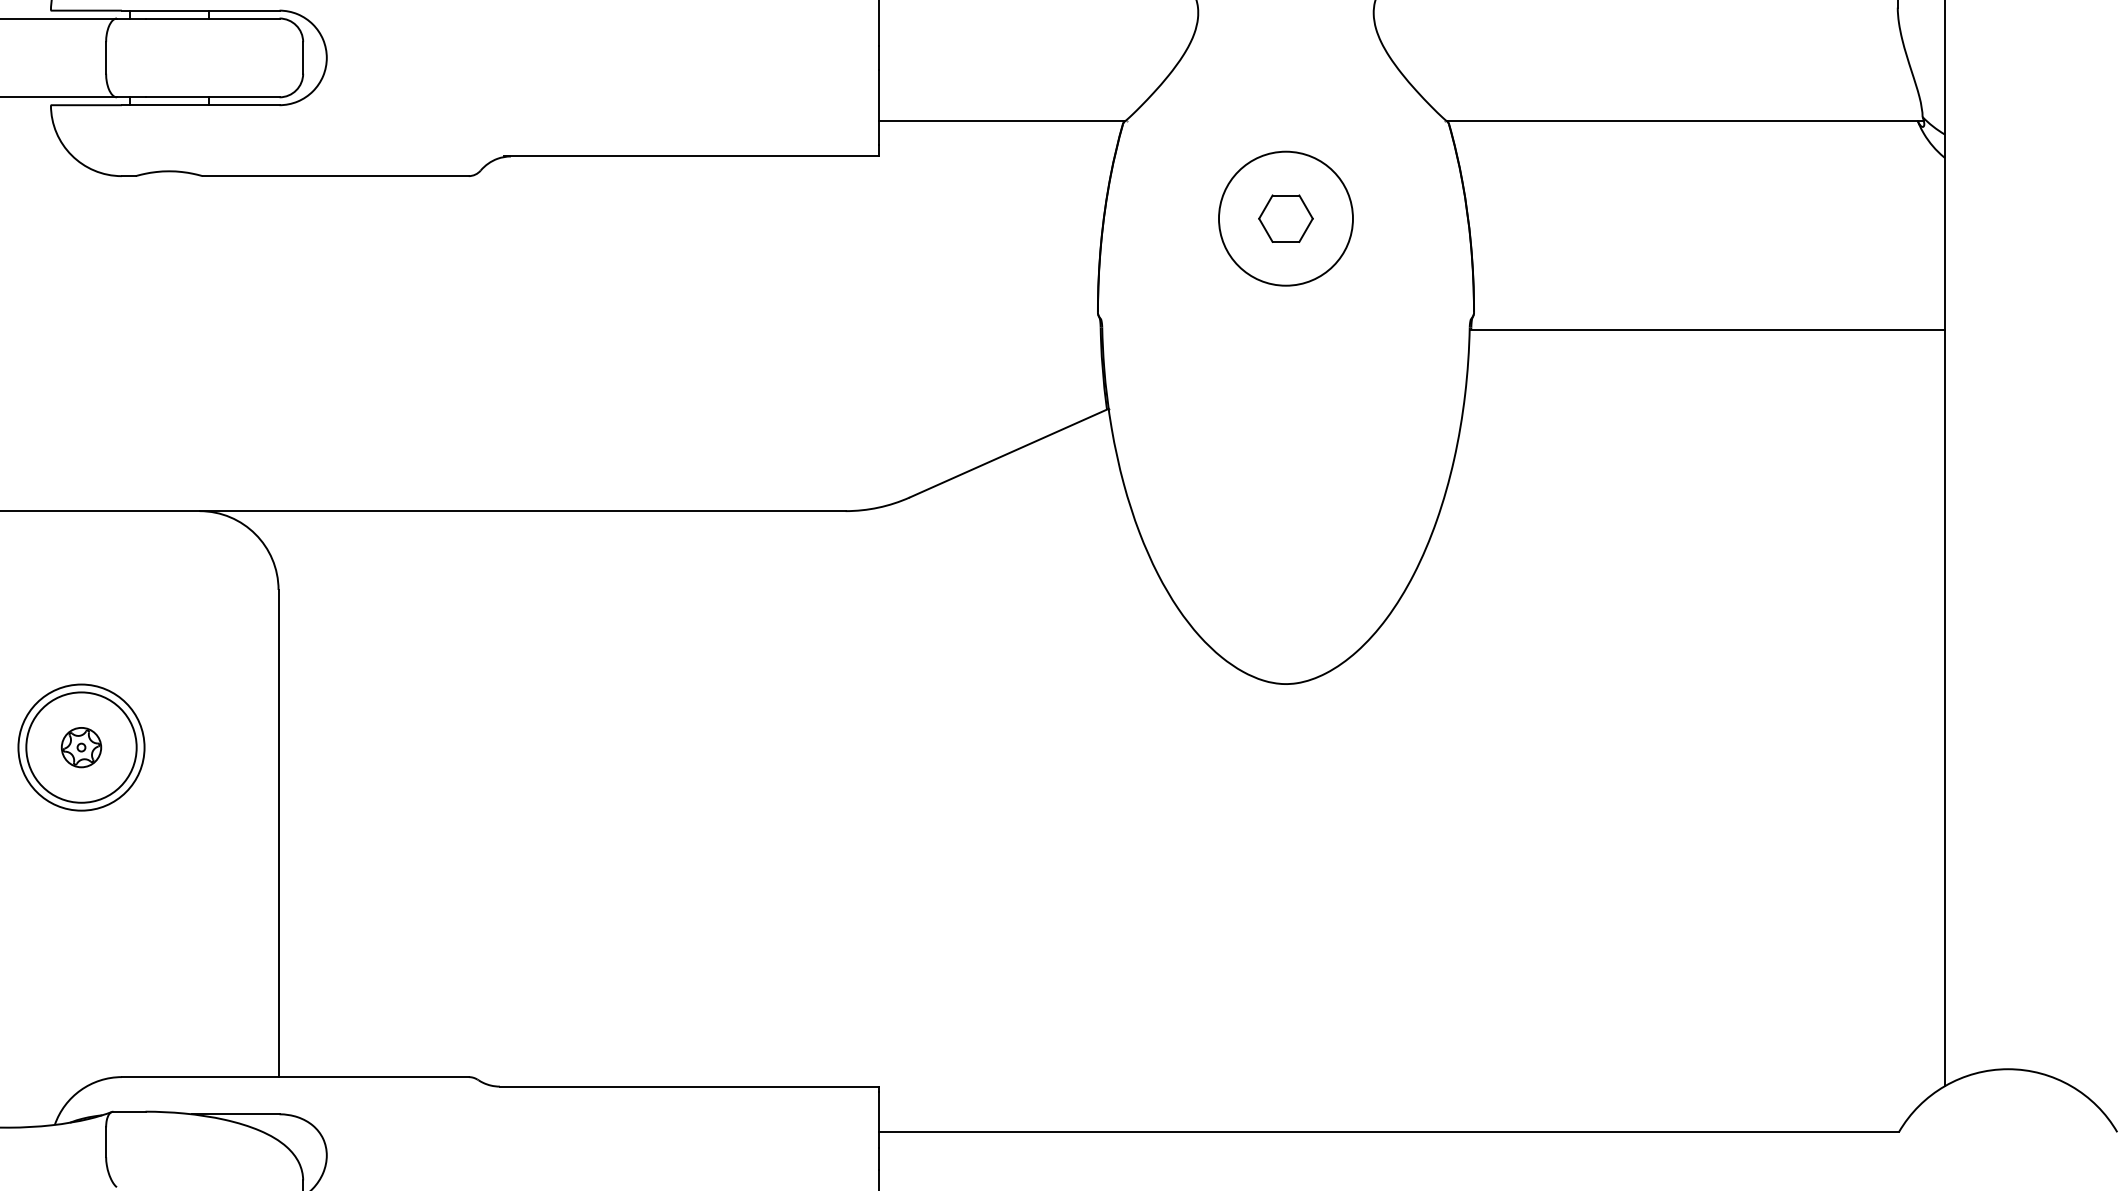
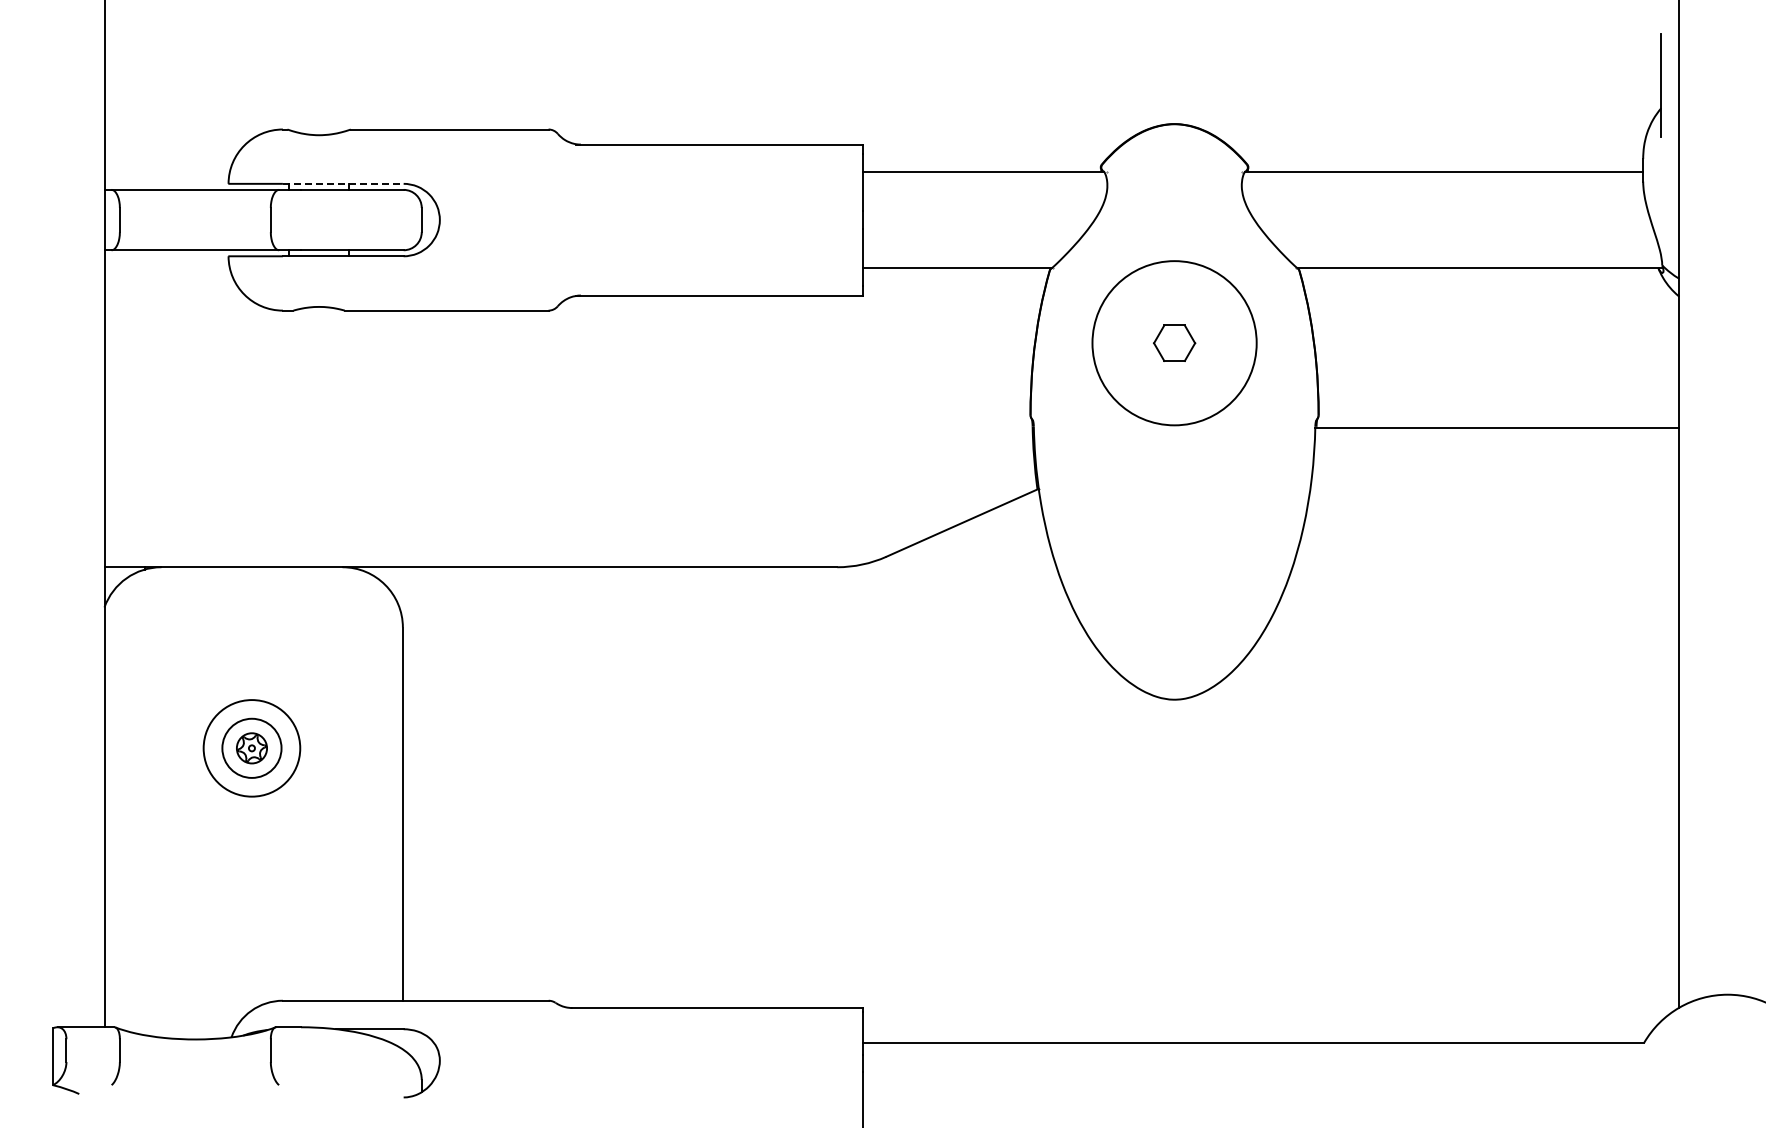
line: (201, 10) -> (343, 183), solid -> dashed
circle: (1285, 217) -> (1174, 342), size x1.6
circle: (80, 747) -> (251, 748), size x0.7

